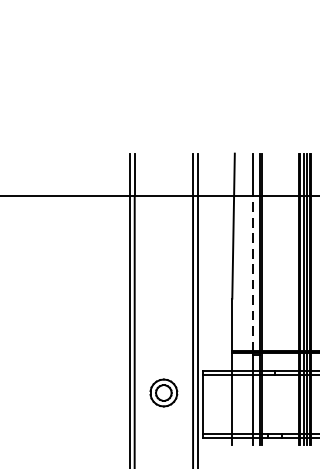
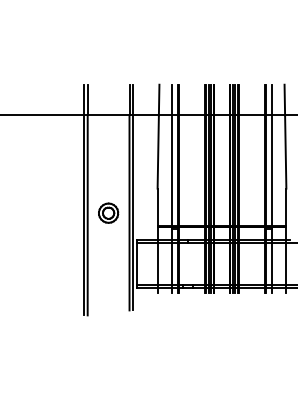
line: (253, 273) -> (172, 170), dashed -> solid
part: (163, 392) -> (108, 212), moved

